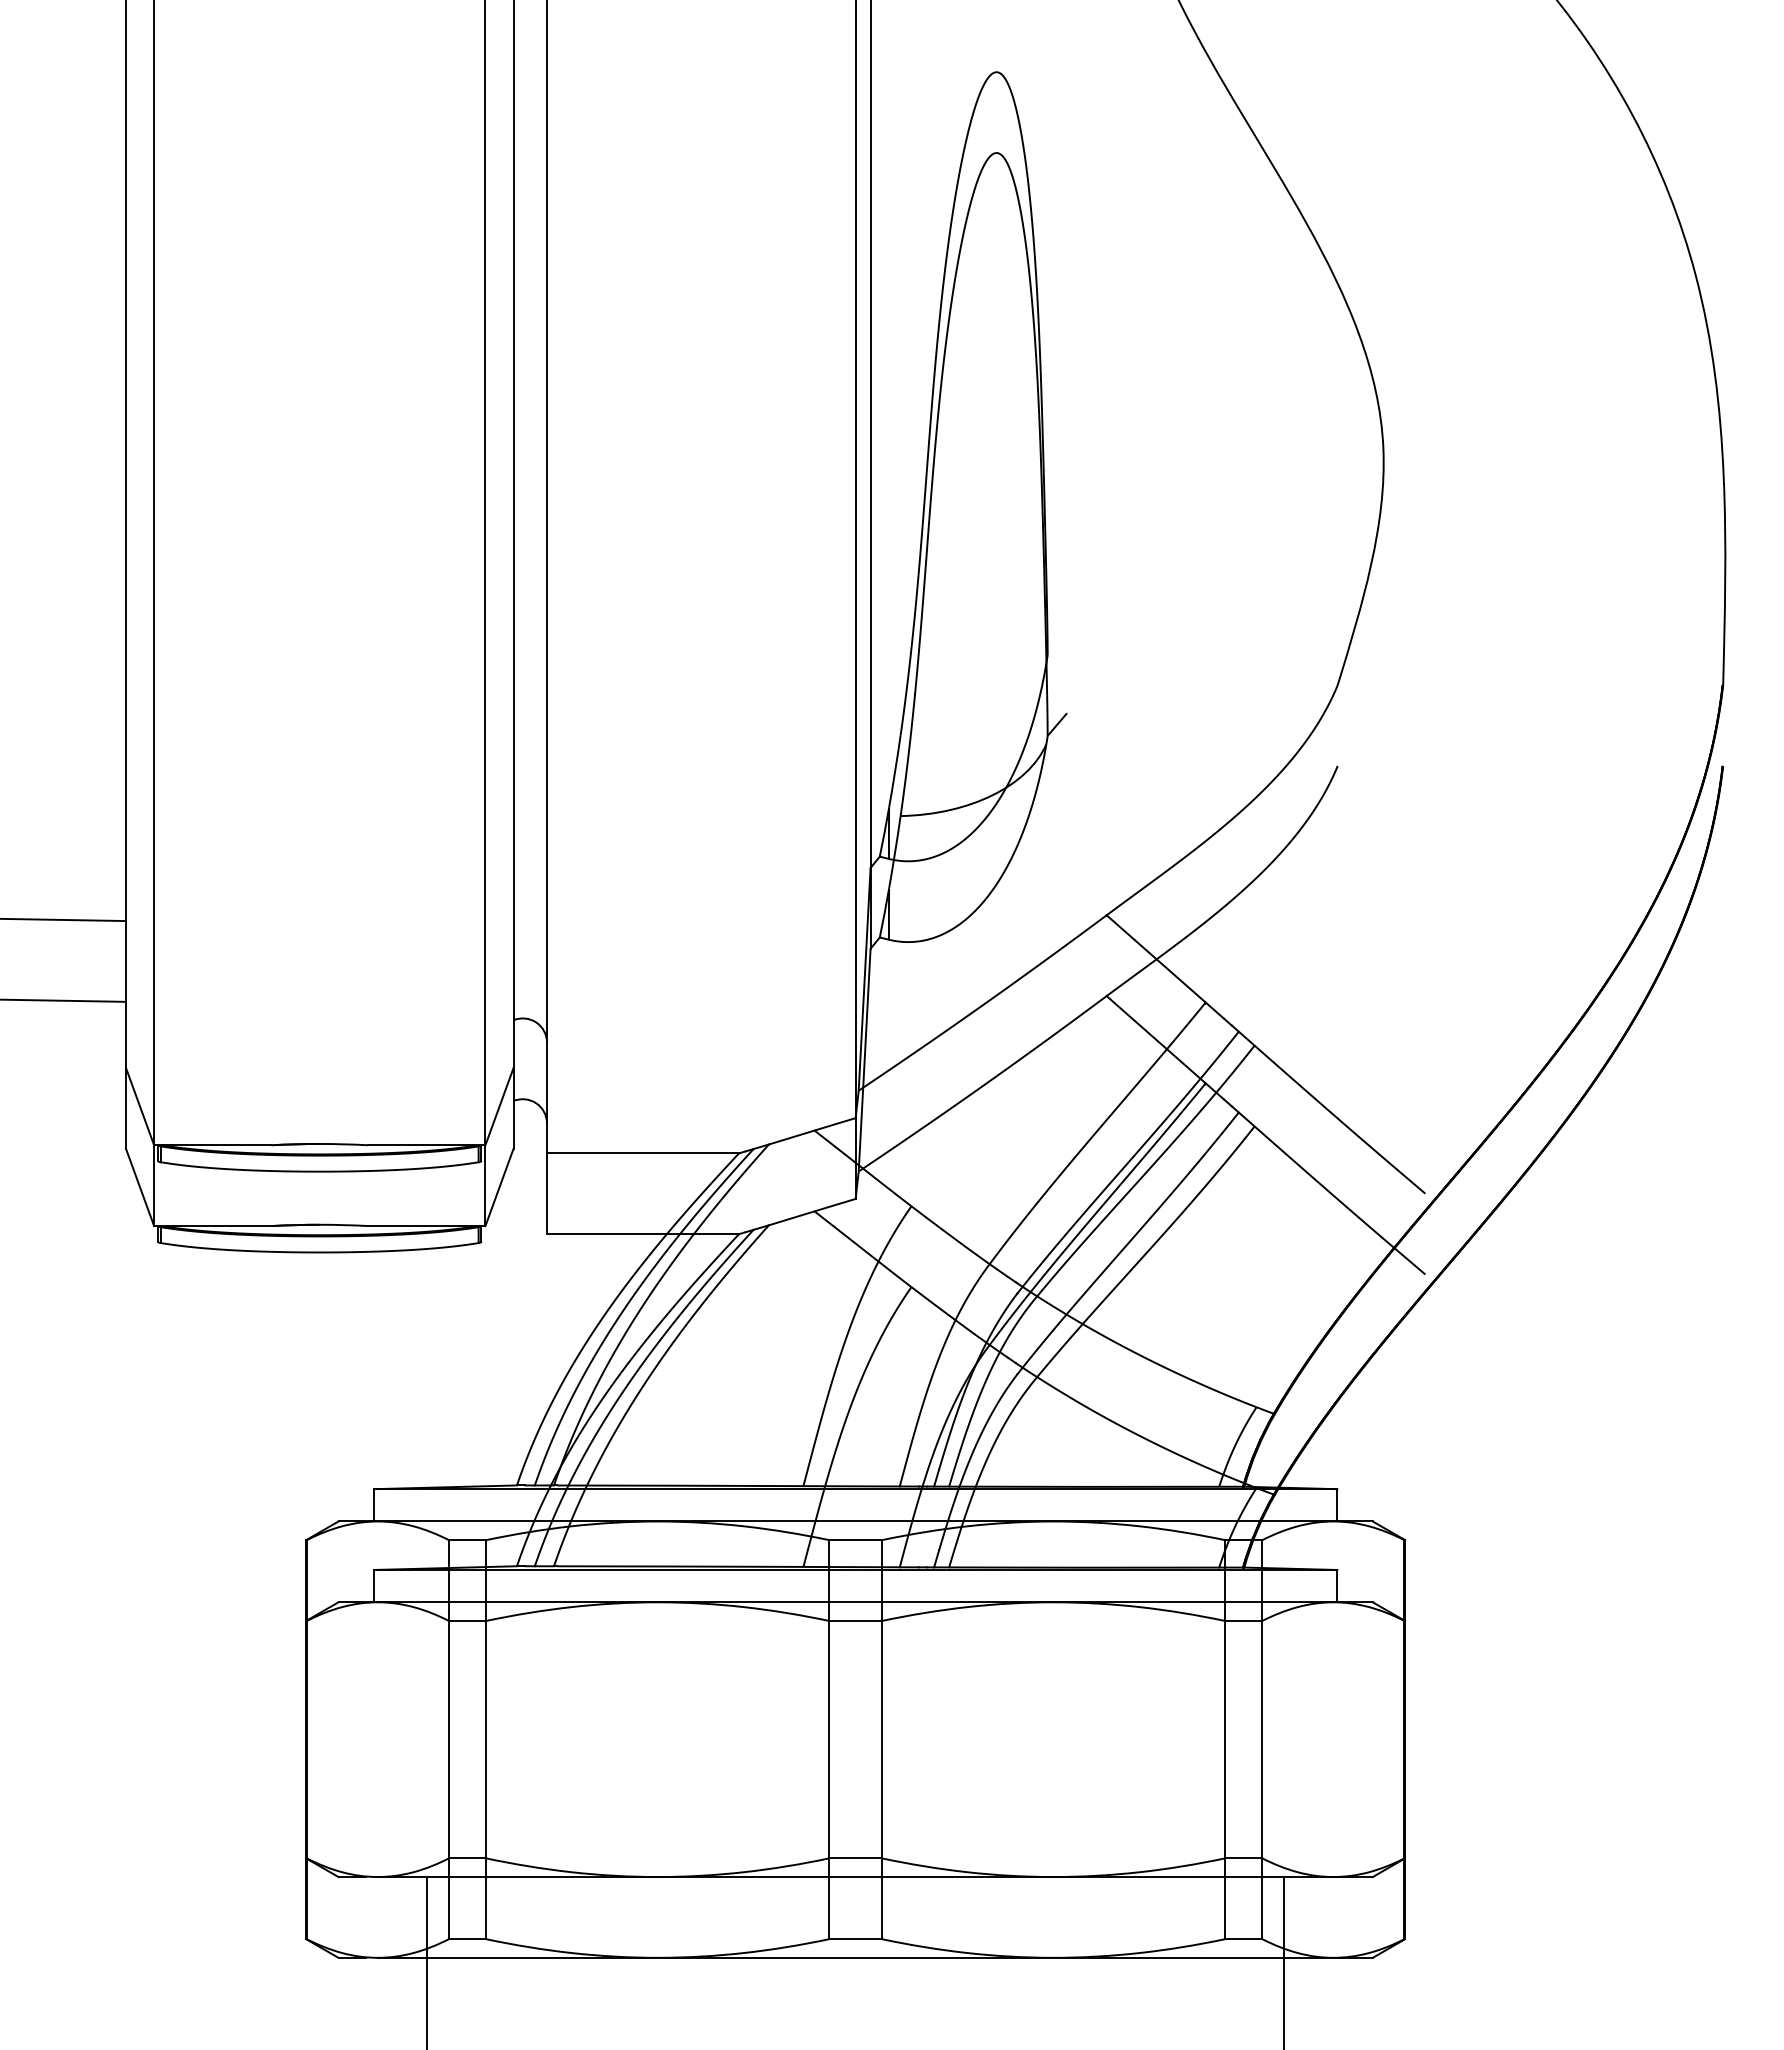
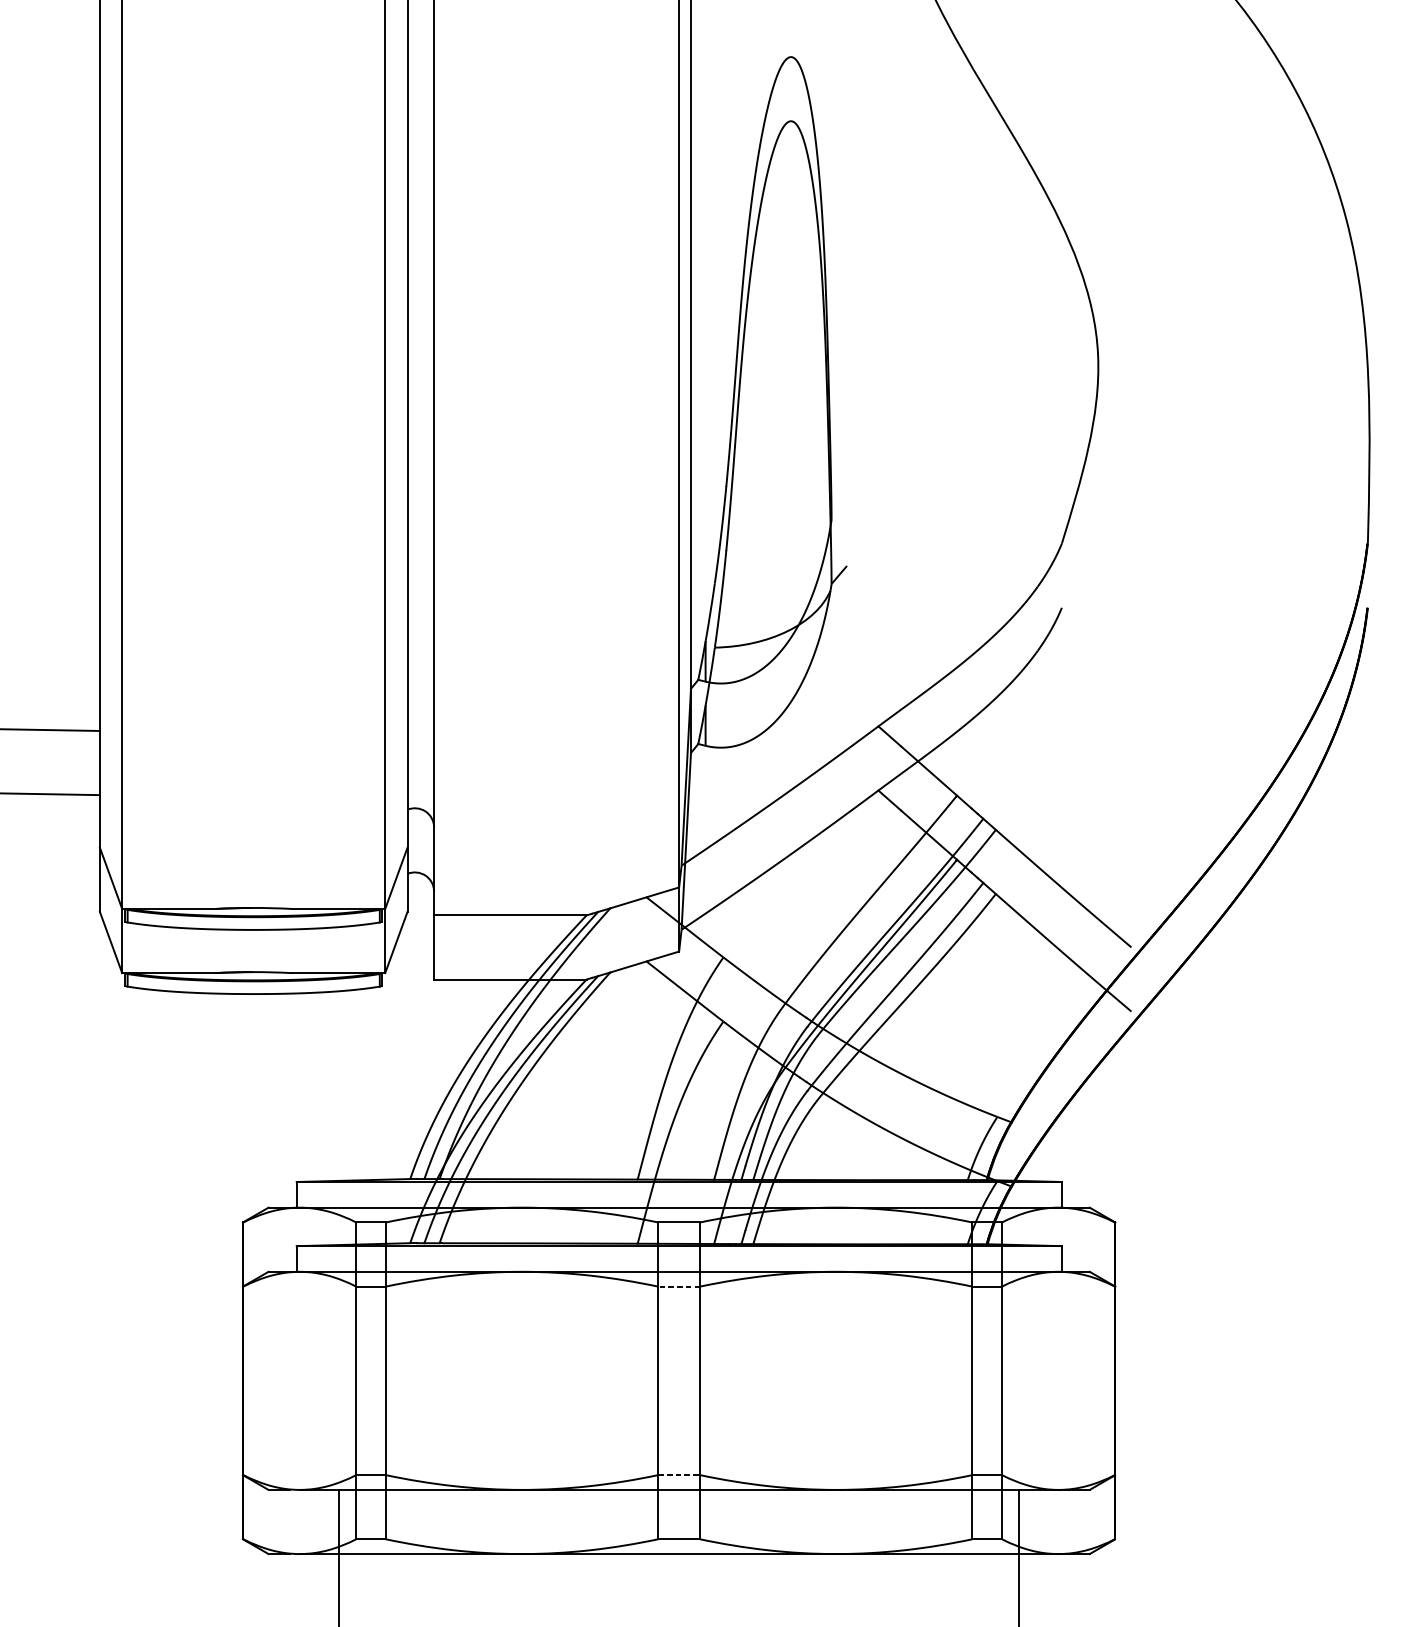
line: (855, 1620) -> (679, 1286), solid -> dashed
line: (856, 1858) -> (679, 1475), solid -> dashed

